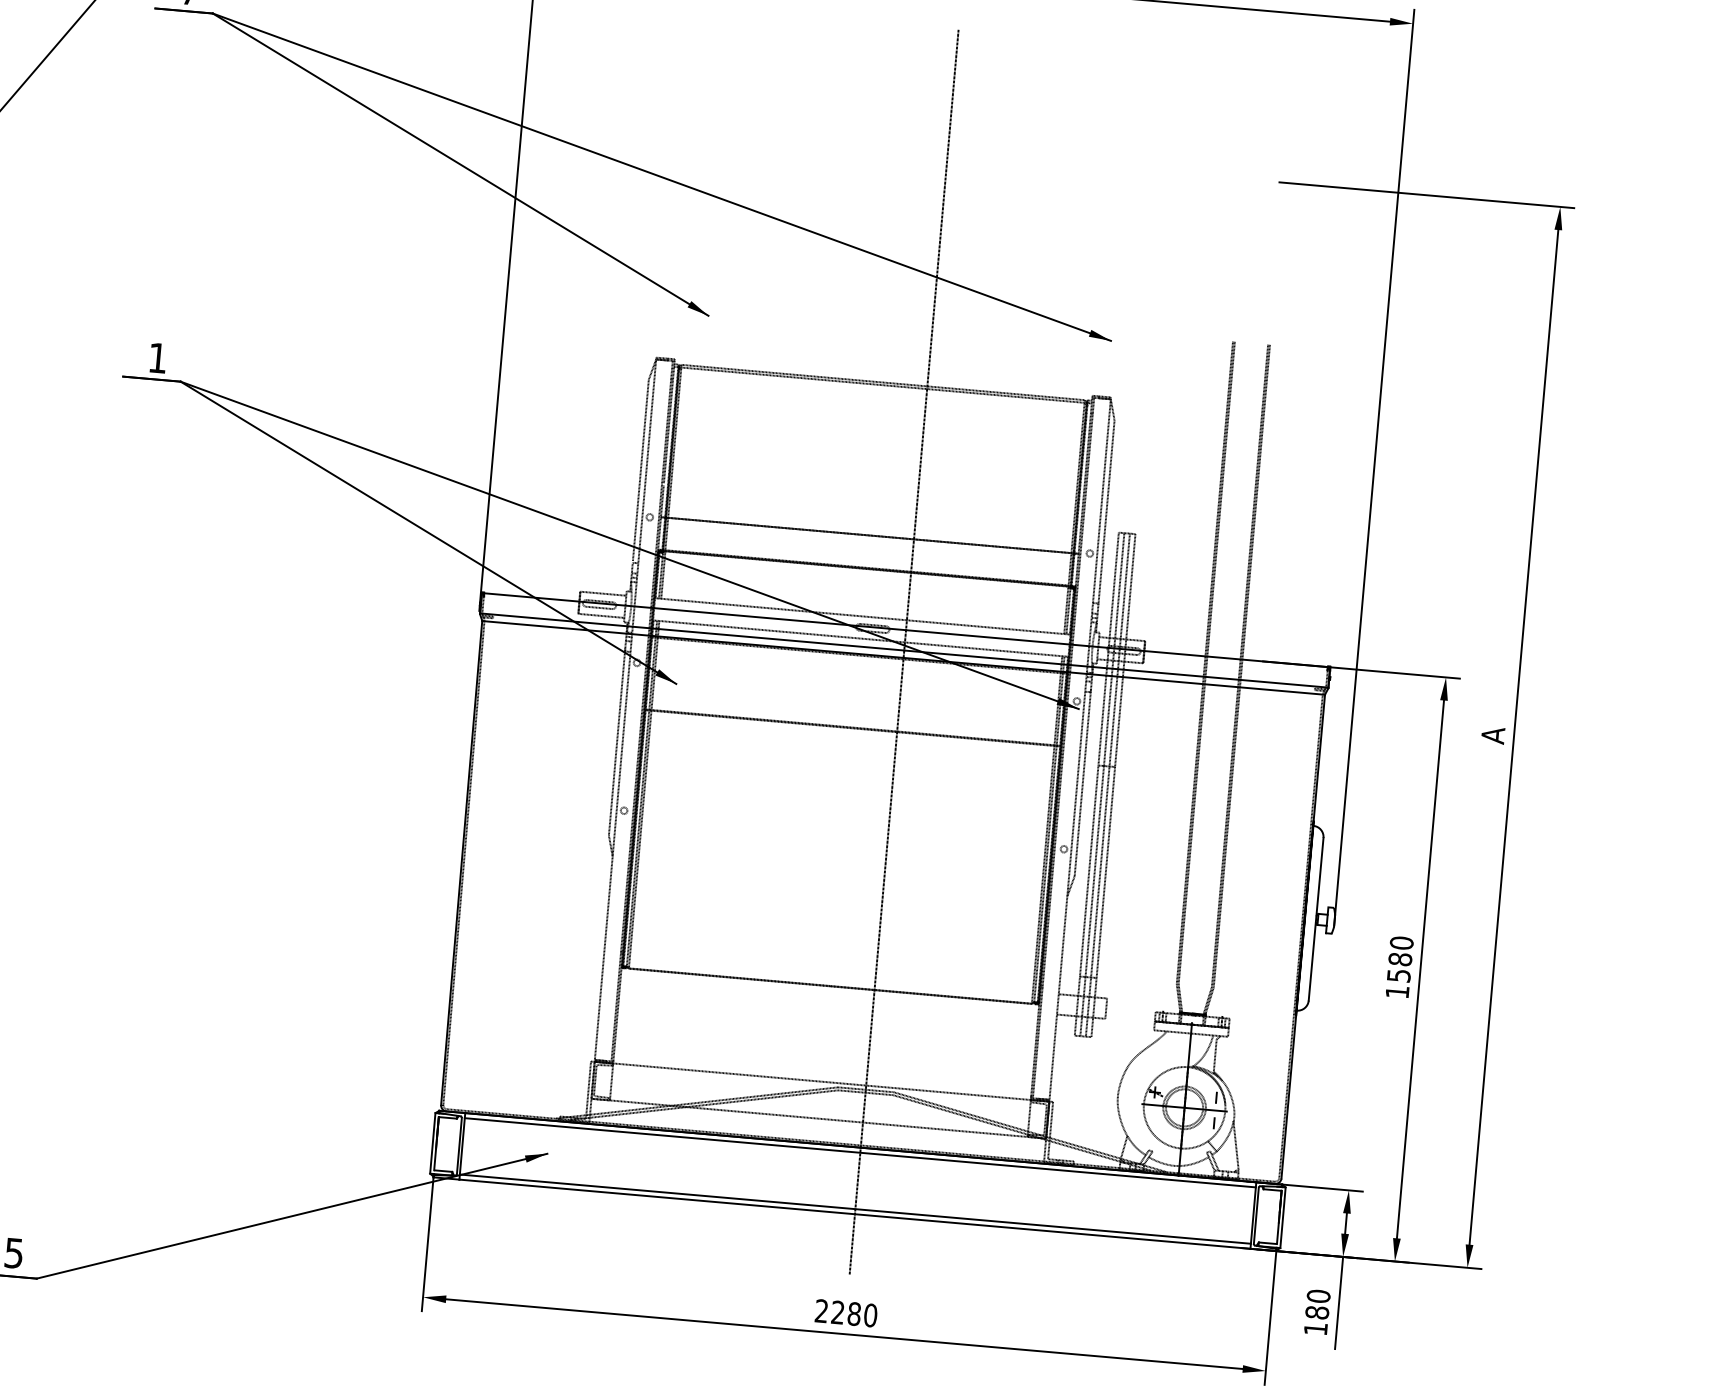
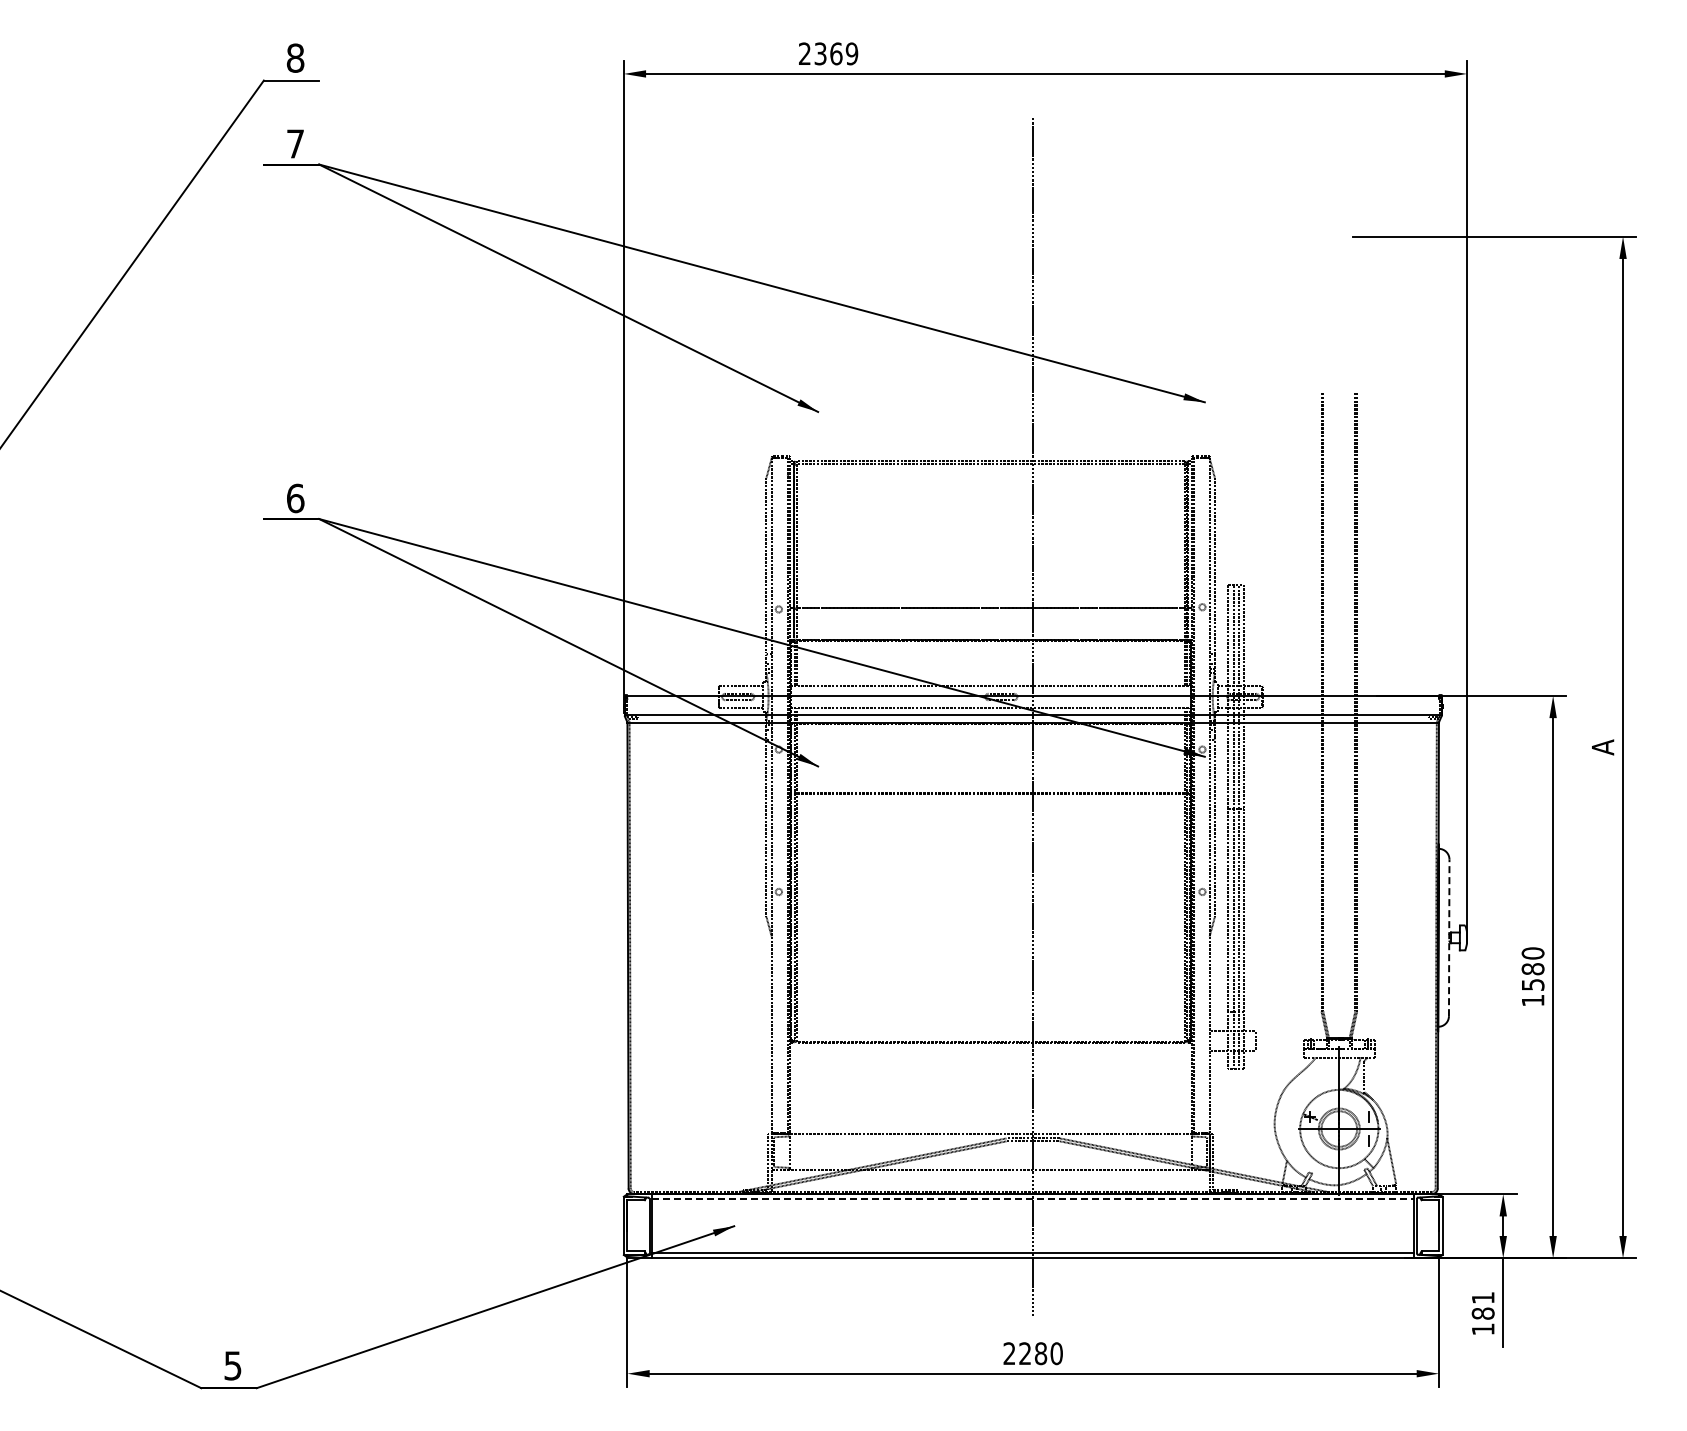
text: (157, 358) -> (295, 498), 1 -> 6
line: (1316, 918) -> (1449, 937), solid -> dashed
line: (860, 1153) -> (1033, 1199), solid -> dashed
text: (1318, 1295) -> (1482, 1297), 180 -> 181

